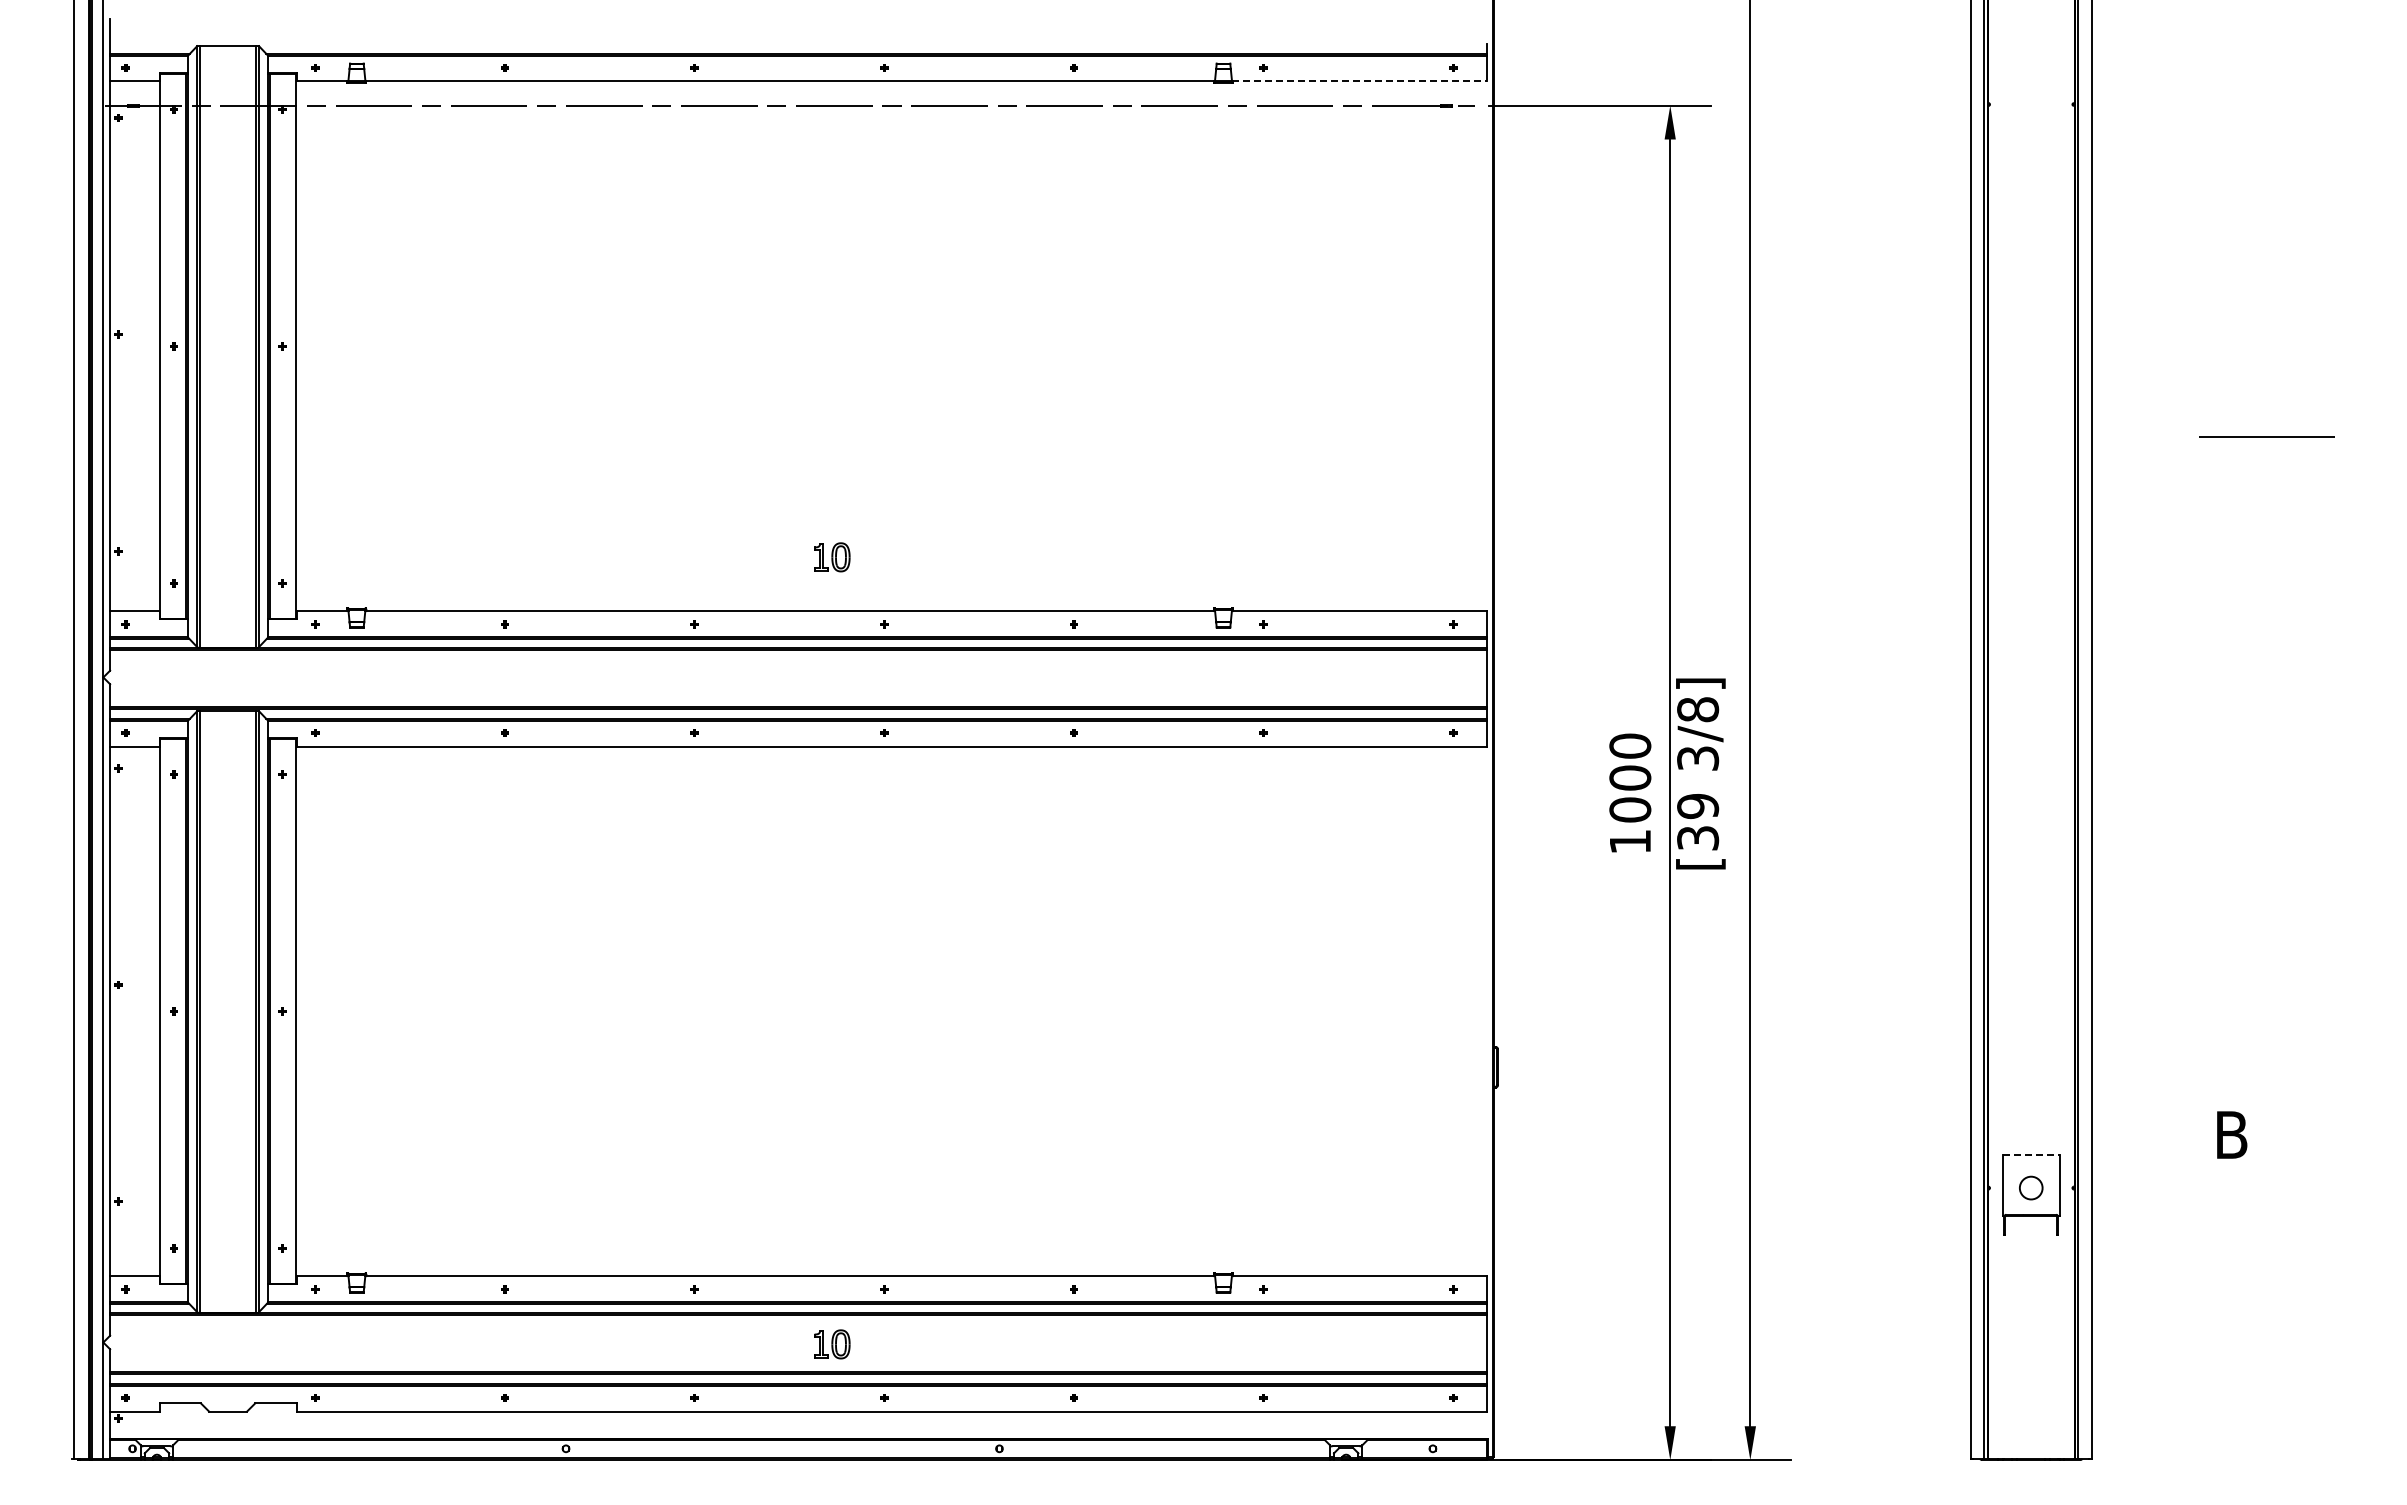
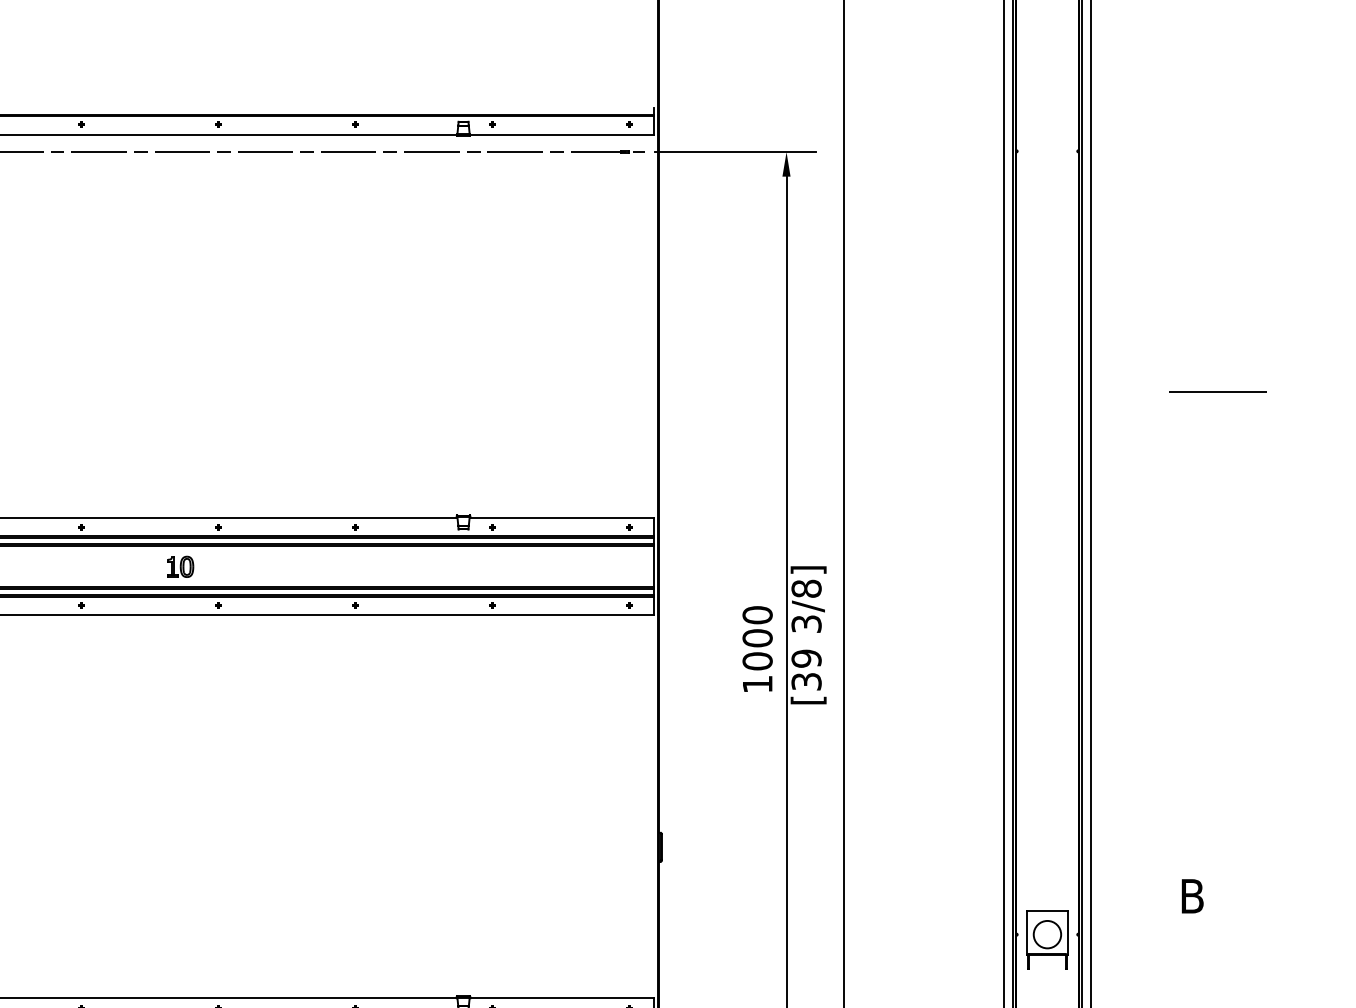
line: (1359, 81) -> (561, 134), dashed -> solid
part: (832, 557) -> (180, 567), moved
line: (2031, 1154) -> (1047, 910), dashed -> solid
circle: (2031, 1188) -> (1047, 934), size x1.67

